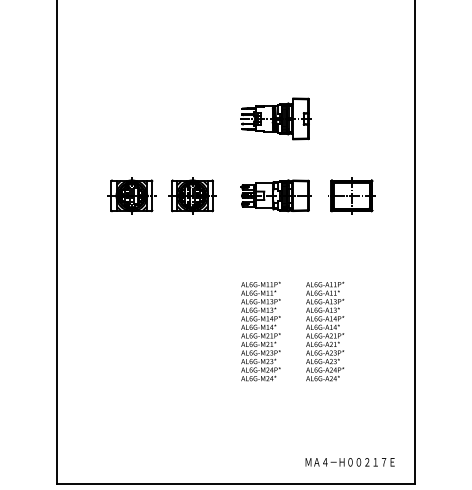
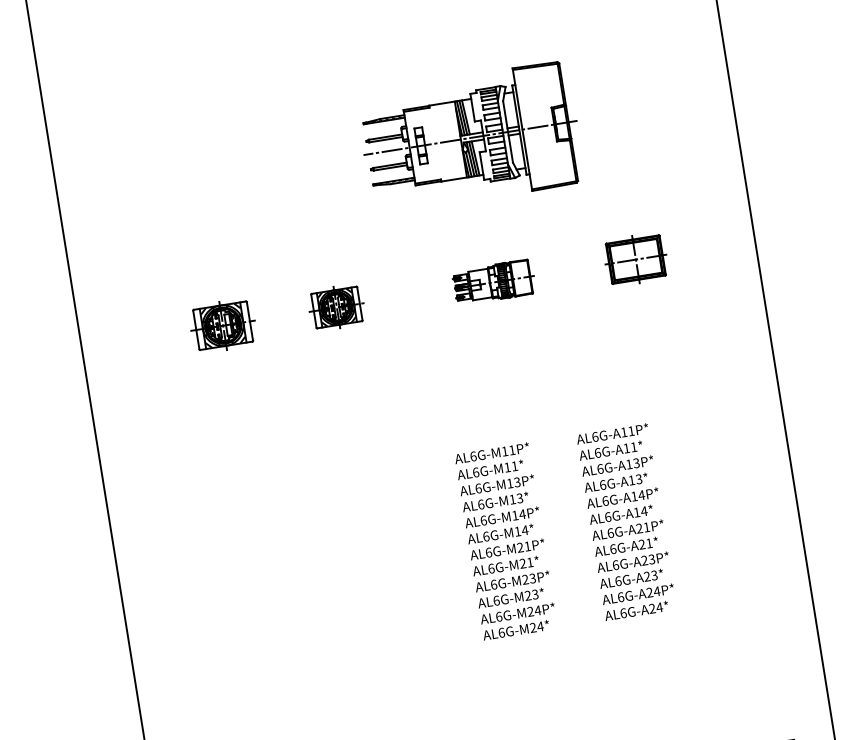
part: (275, 118) -> (469, 137), size x1.6
part: (131, 195) -> (222, 325), size x0.7
part: (192, 195) -> (336, 306), size x0.6
part: (275, 195) -> (492, 281), size x0.6
part: (351, 195) -> (635, 259), size x0.7

